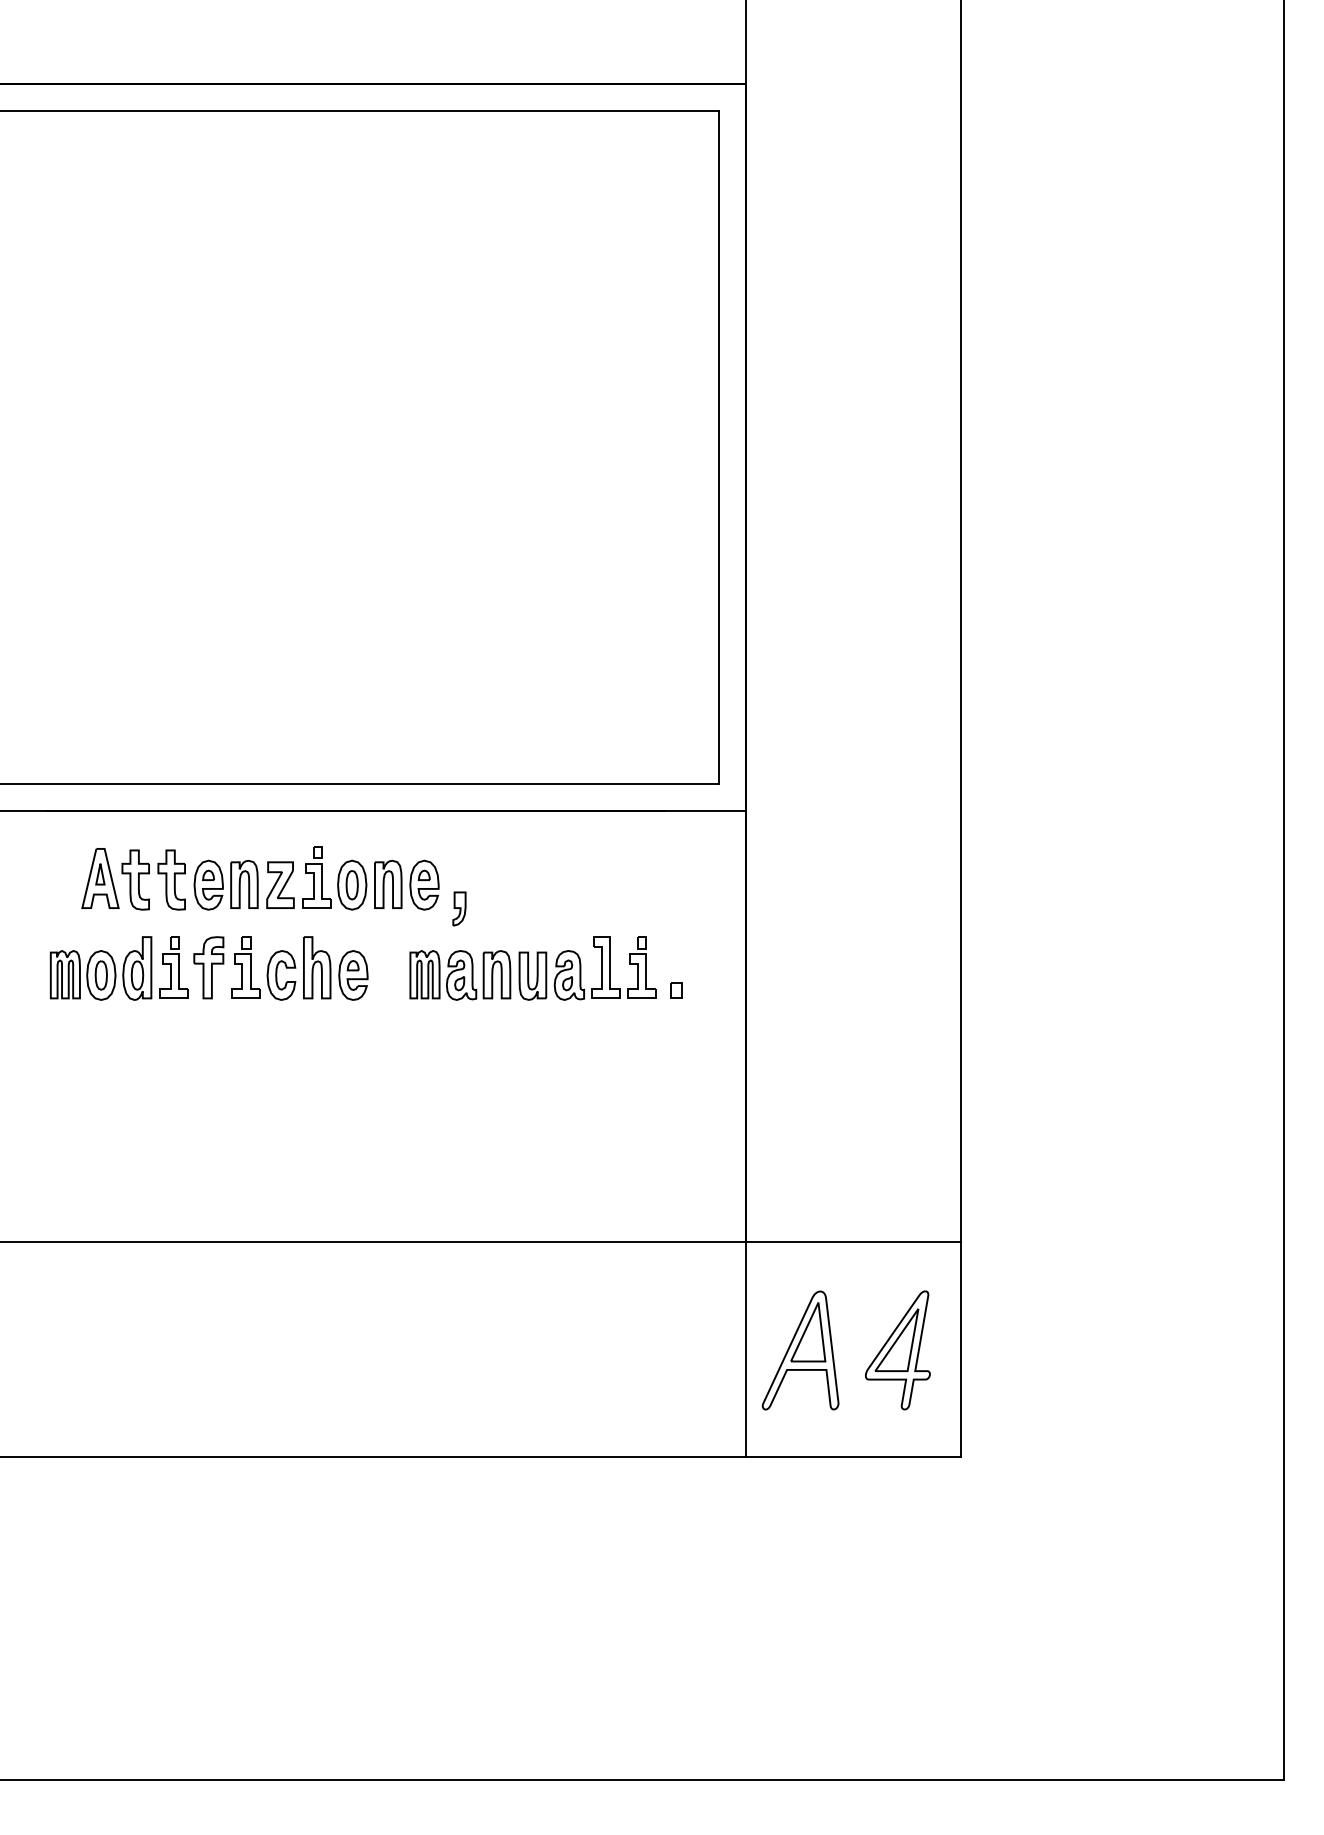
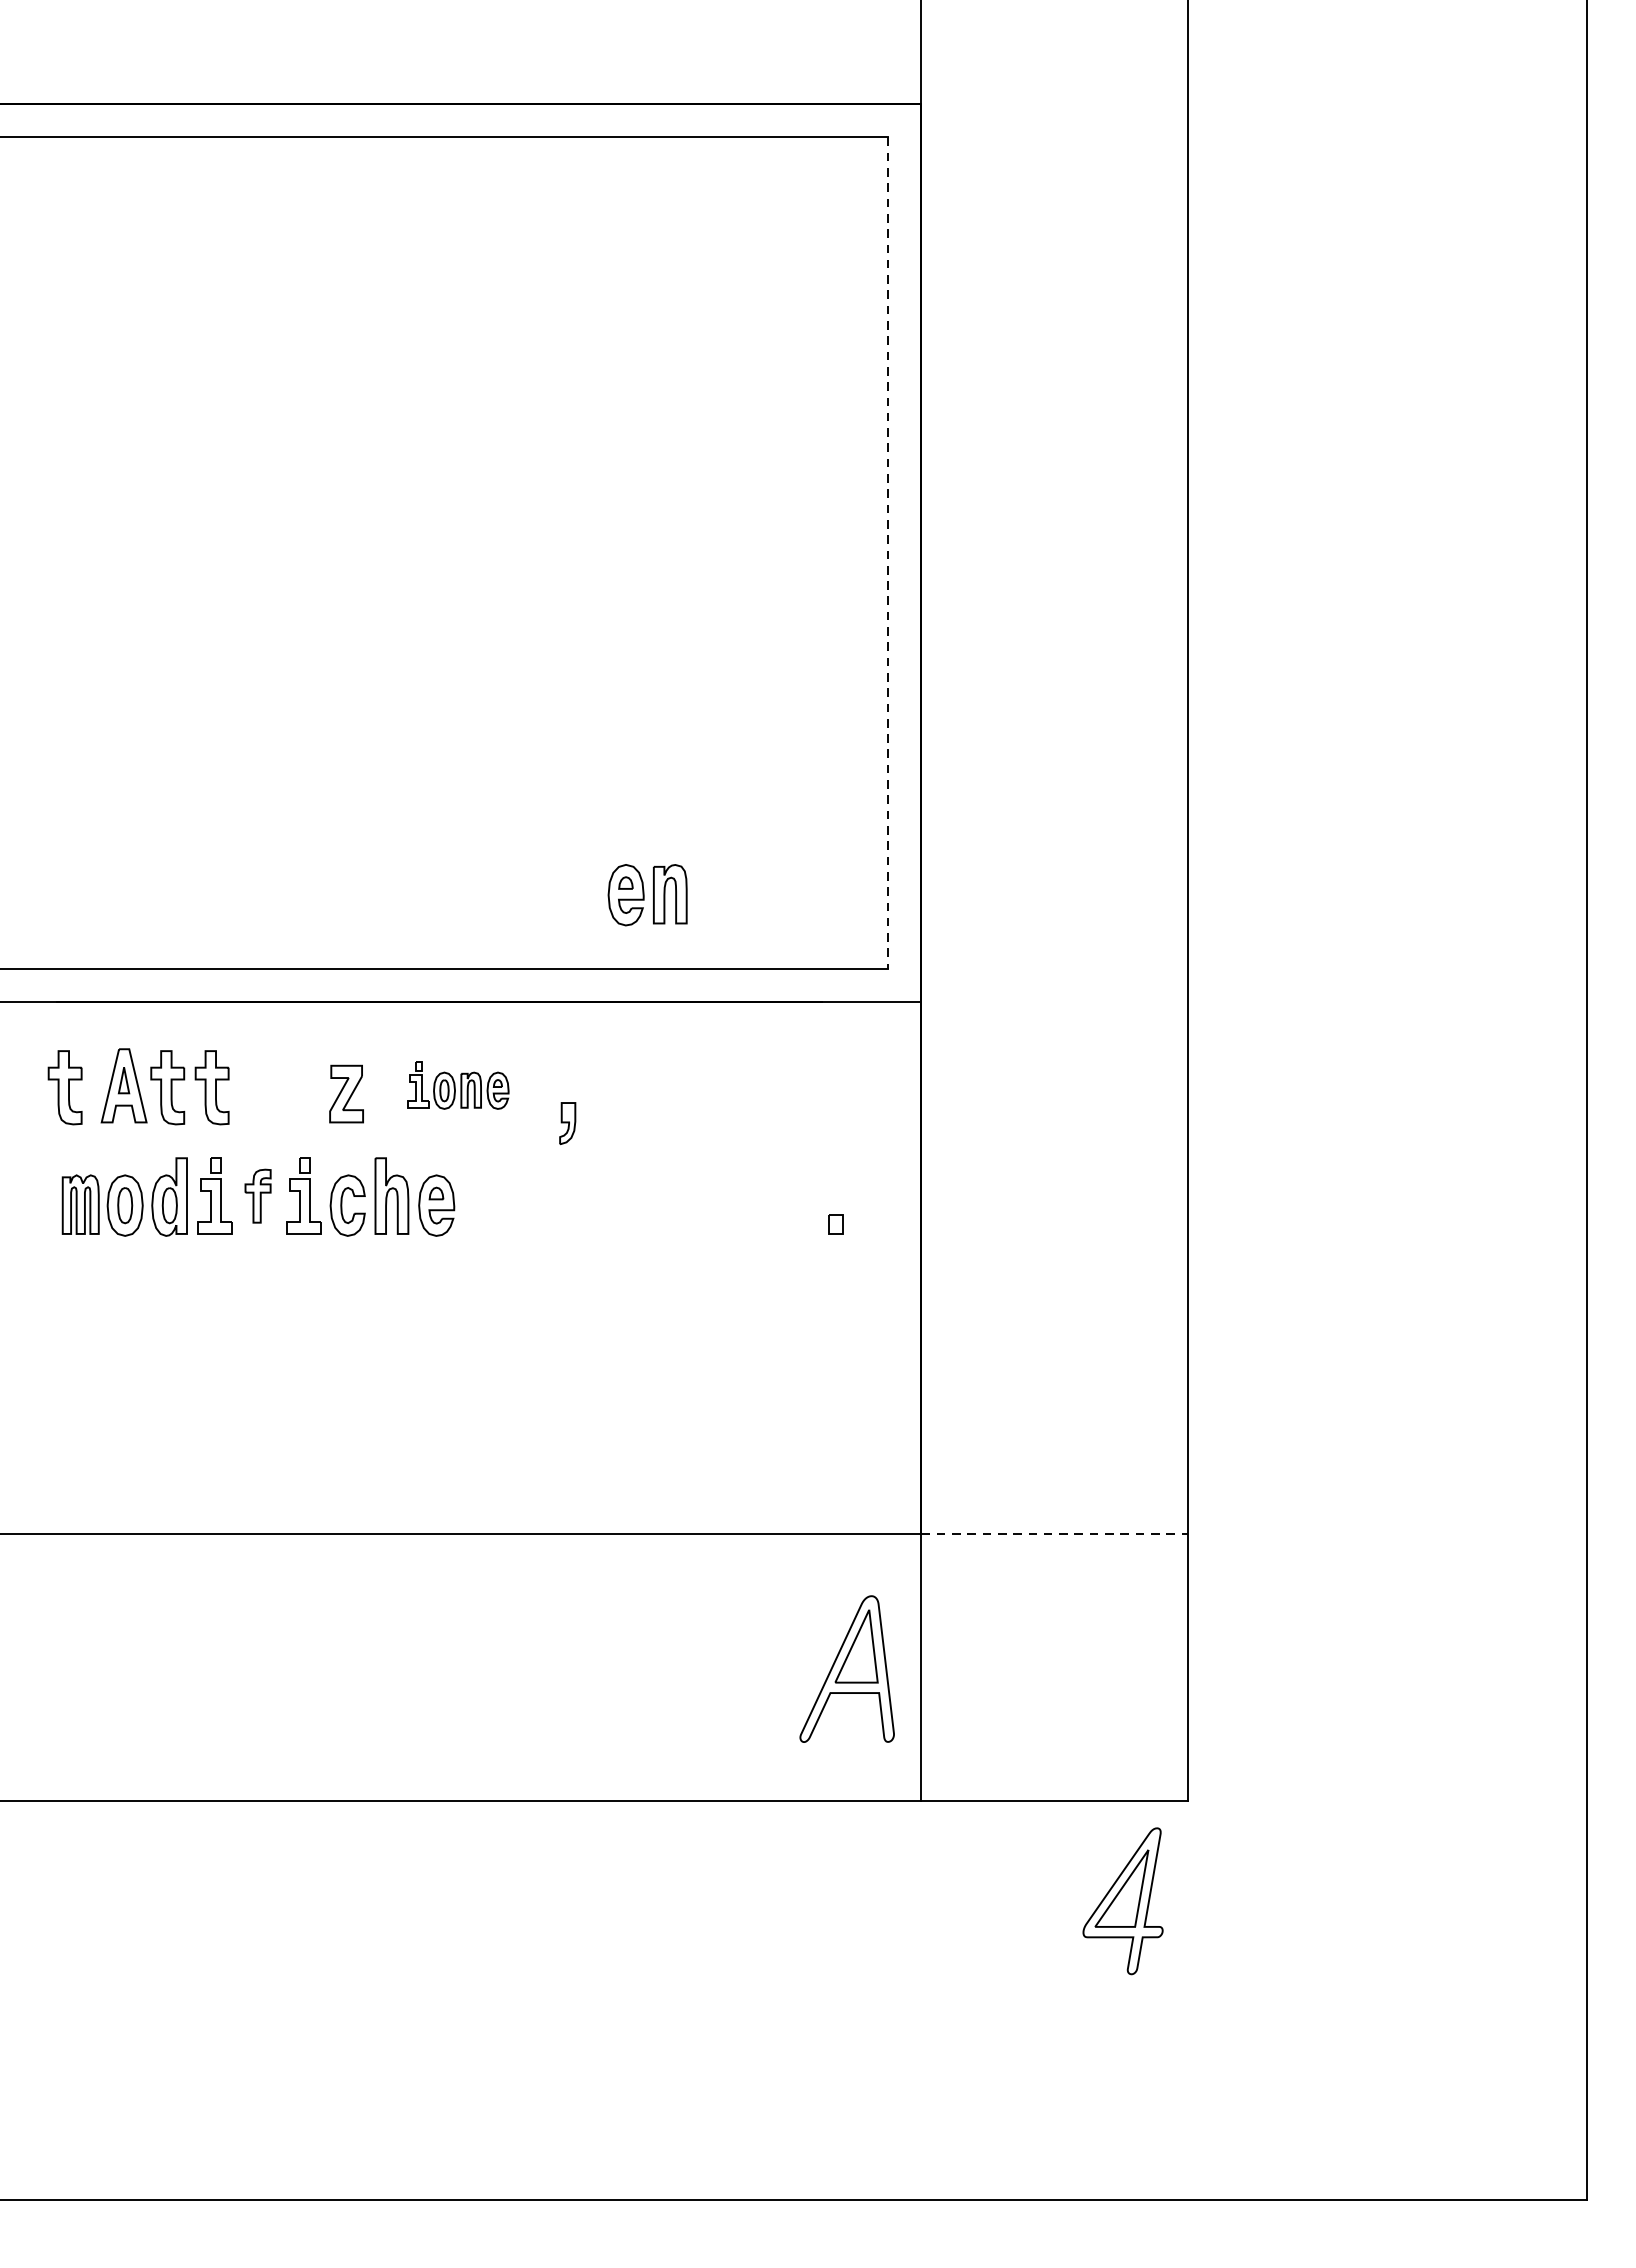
line: (718, 447) -> (887, 553), solid -> dashed
part: (370, 878) -> (457, 1085), size x0.6
part: (52, 879) -> (64, 1087), added
part: (225, 884) -> (646, 894), moved
part: (208, 967) -> (257, 1195), size x0.7
part: (532, 968) -> (657, 1197), removed
line: (853, 1241) -> (1054, 1534), solid -> dashed
part: (800, 1350) -> (847, 1669), moved
part: (897, 1350) -> (1122, 1901), moved

